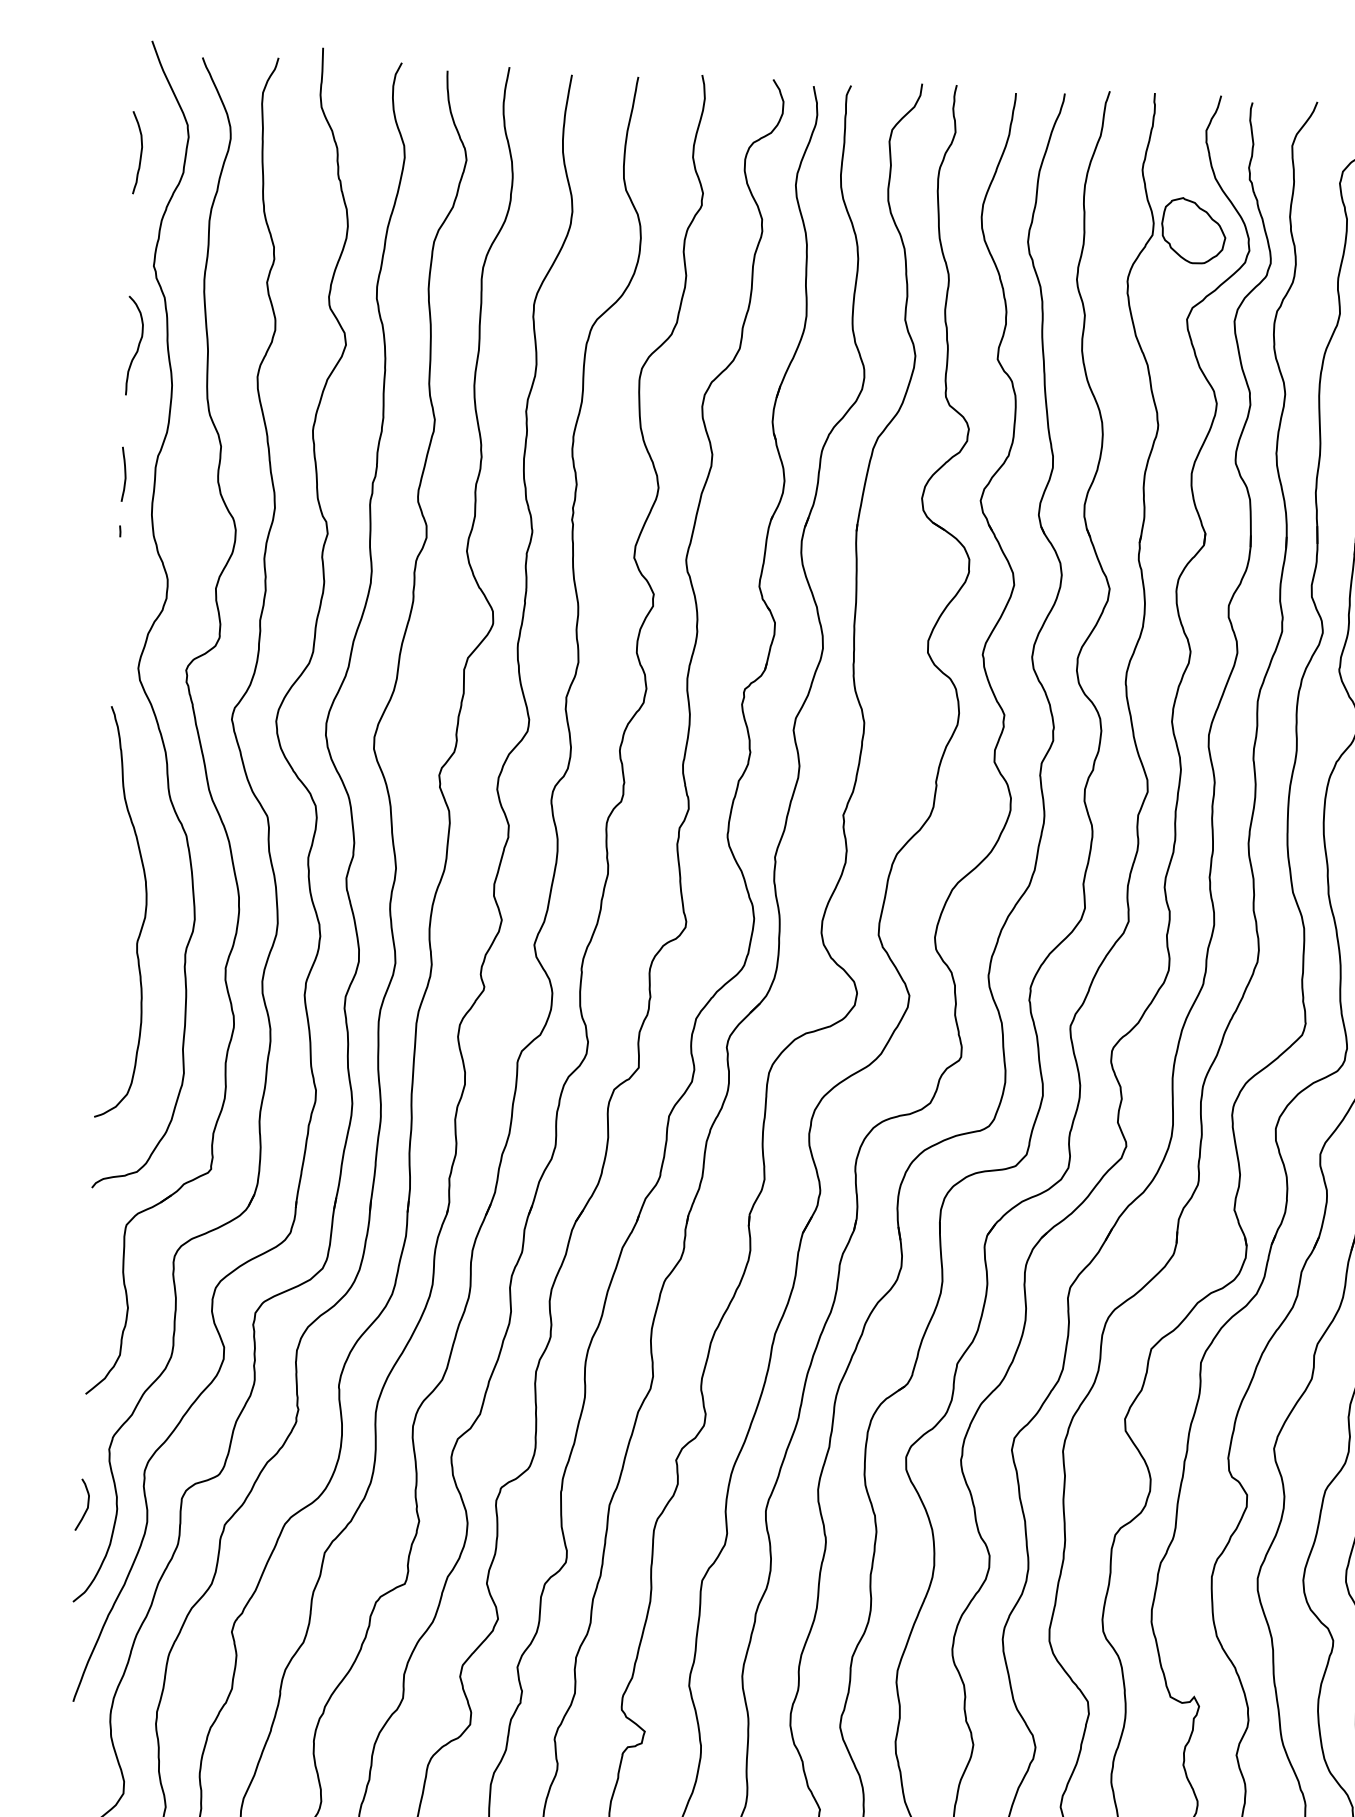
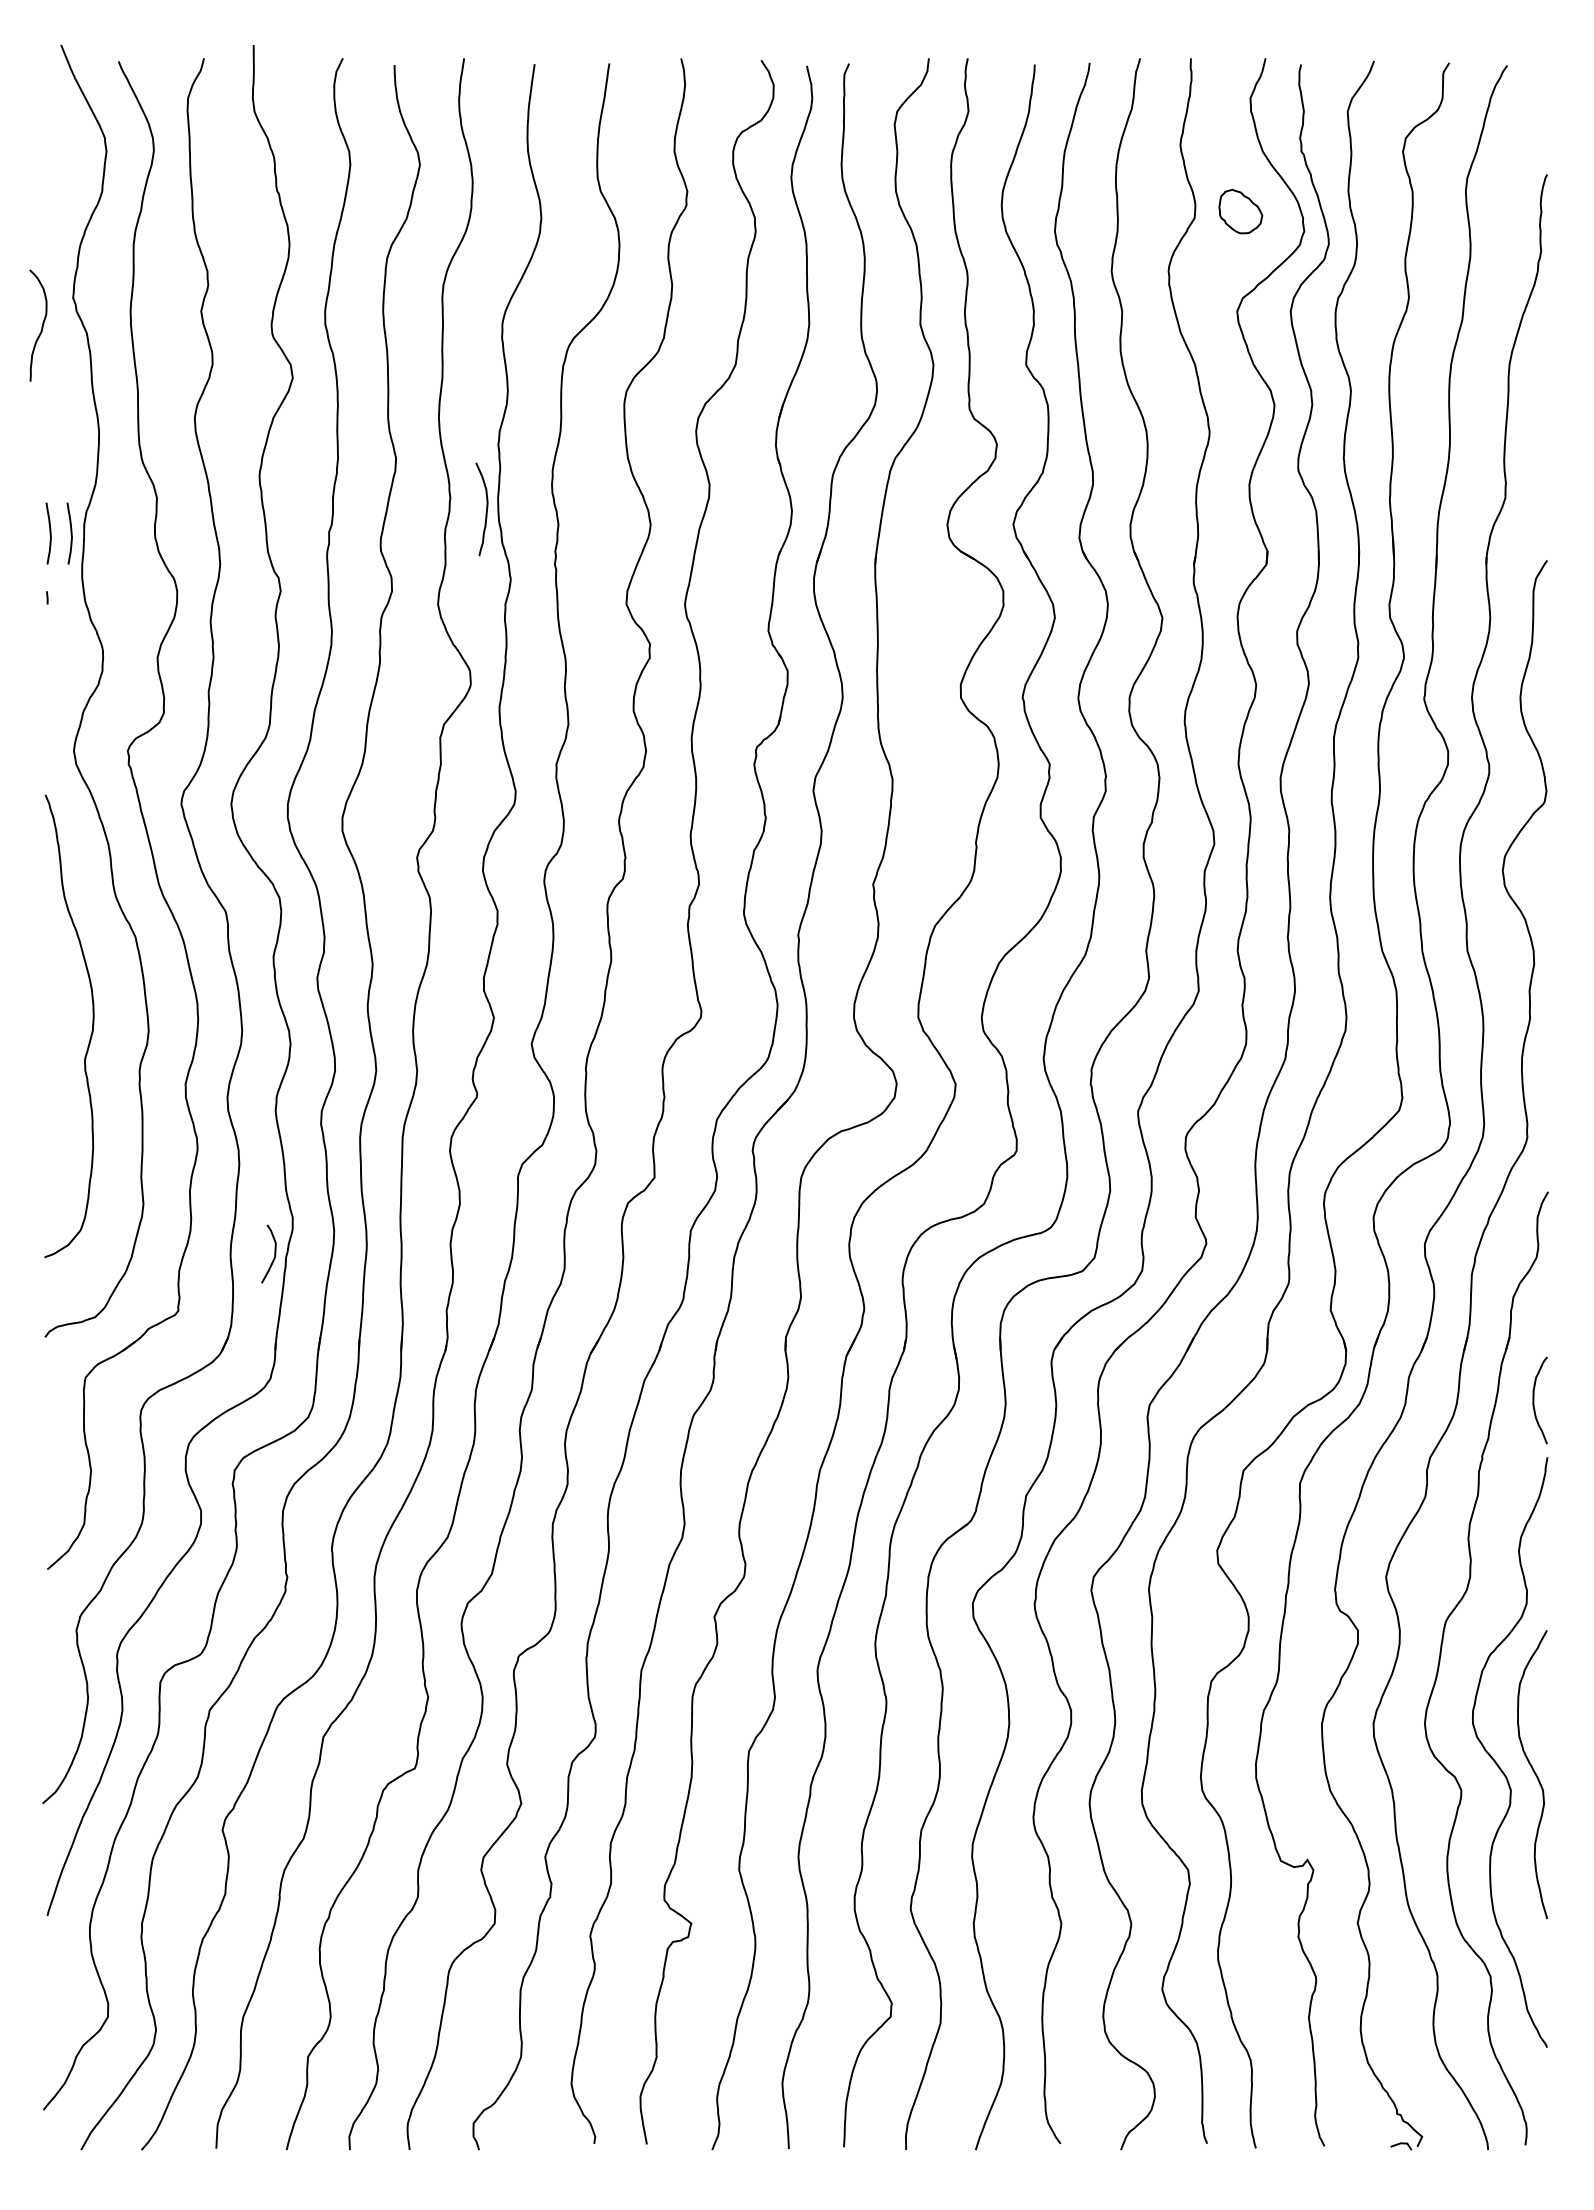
curve: (140, 153) -> (486, 509), moved
part: (1193, 230) -> (1240, 211), size x0.6
curve: (137, 346) -> (41, 326), moved
curve: (143, 475) -> (70, 533), added
curve: (87, 1504) -> (274, 1253), moved

